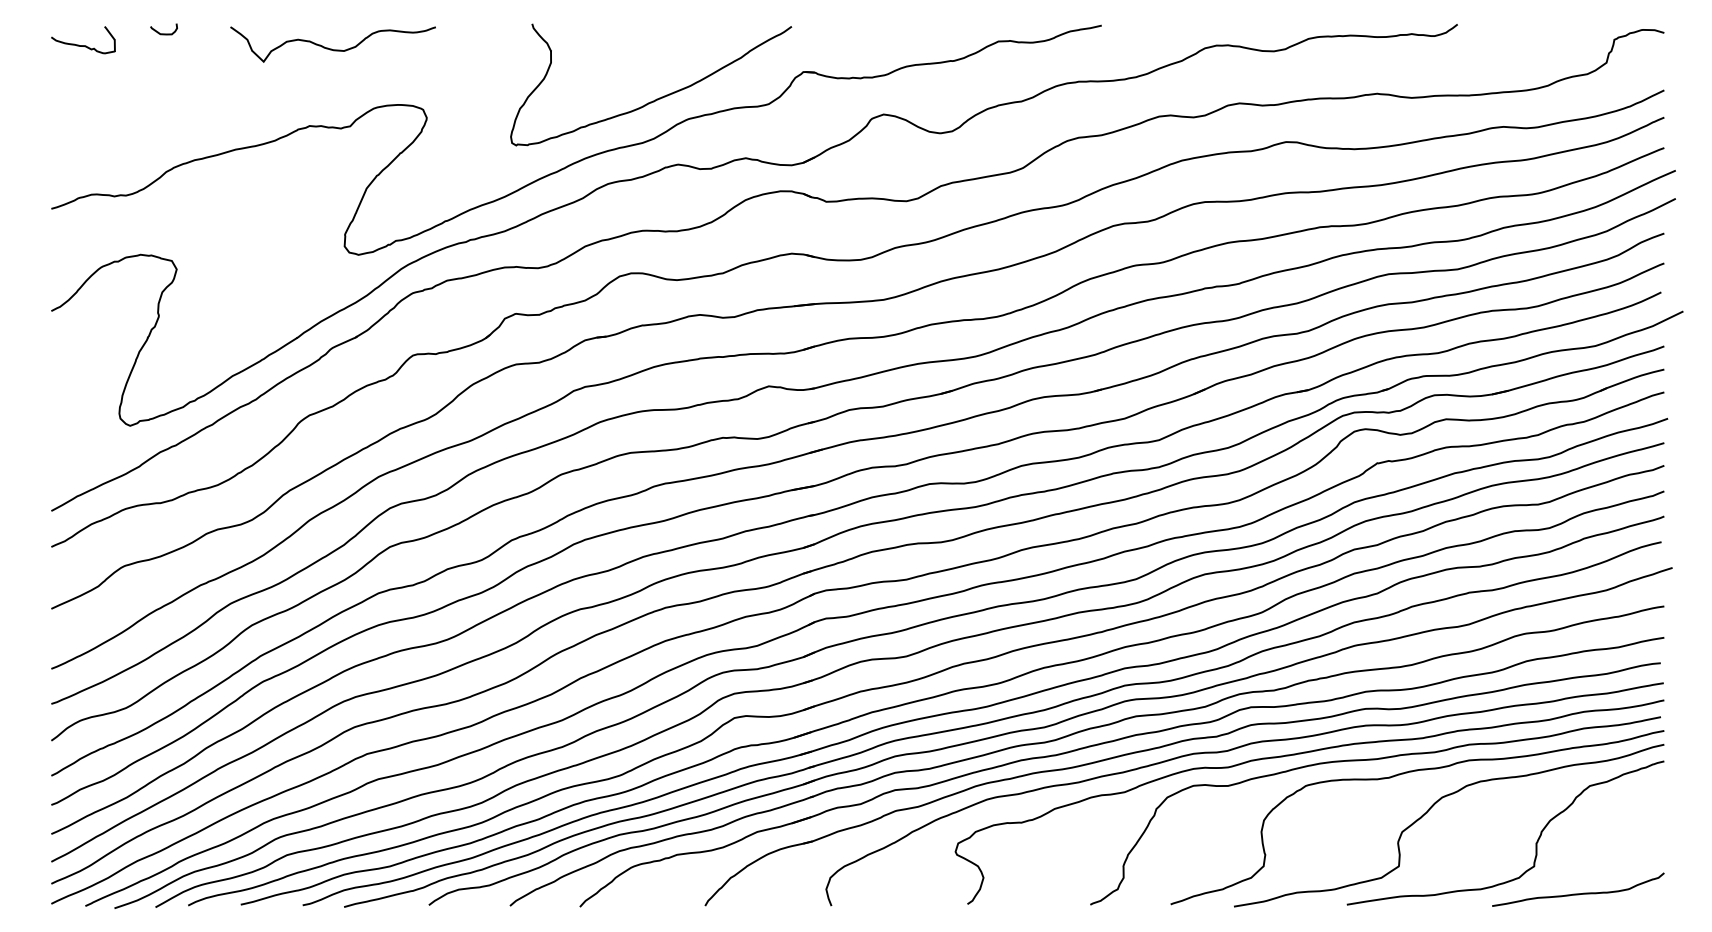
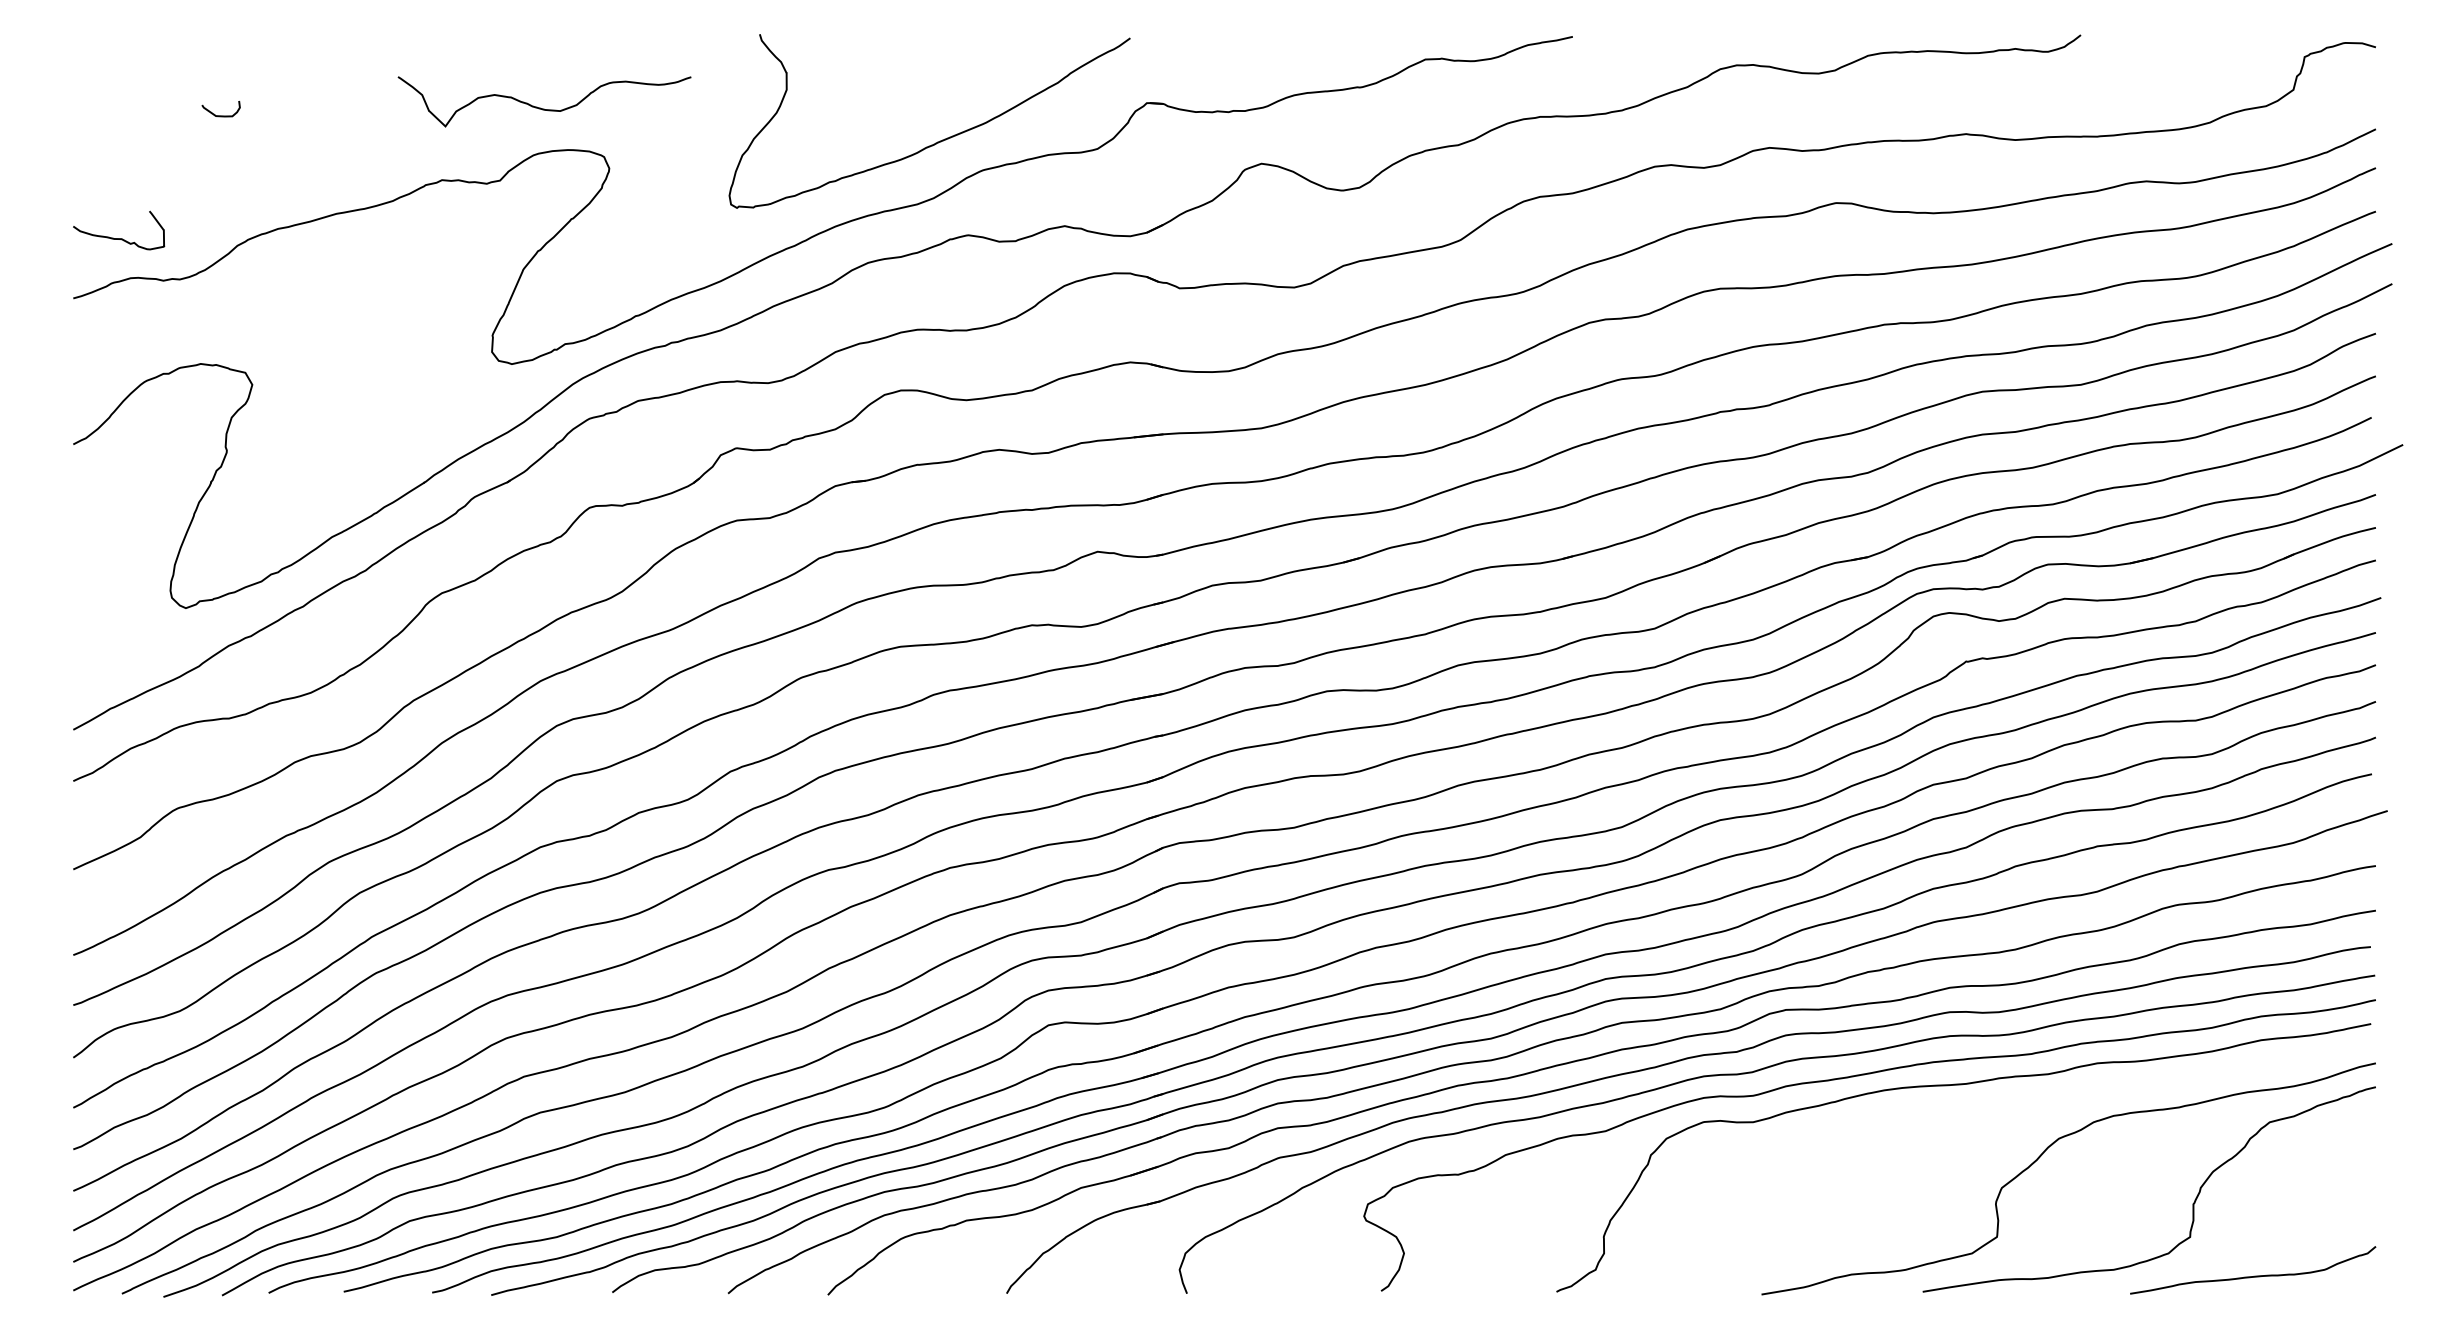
curve: (163, 33) -> (220, 115), moved
curve: (83, 45) -> (119, 238), moved
curve: (333, 49) -> (544, 108), moved
curve: (1406, 773) -> (2007, 1104), removed

